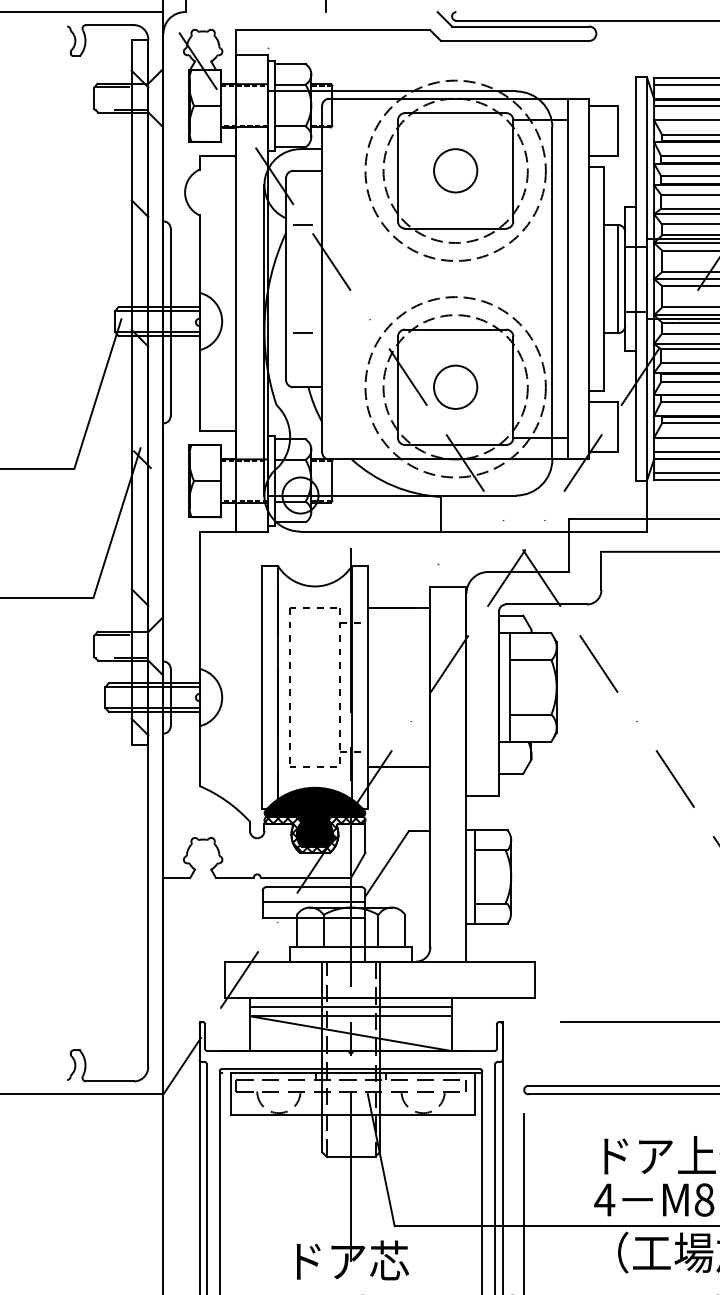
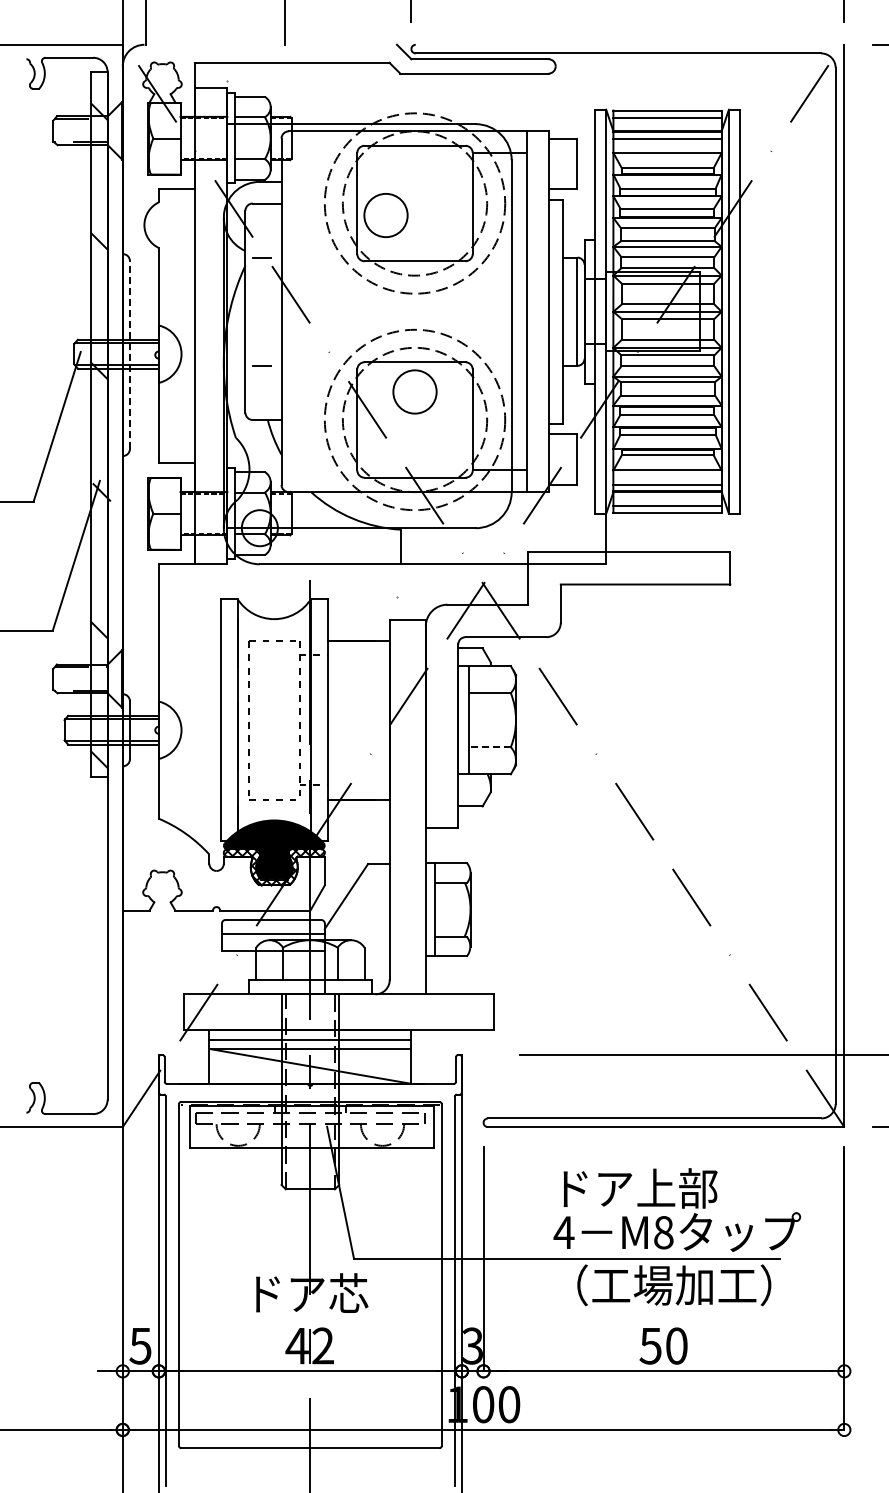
circle: (455, 170) -> (385, 215), moved
line: (171, 322) -> (130, 355), solid -> dashed
circle: (455, 386) -> (414, 391), moved
line: (530, 714) -> (489, 747), solid -> dashed

